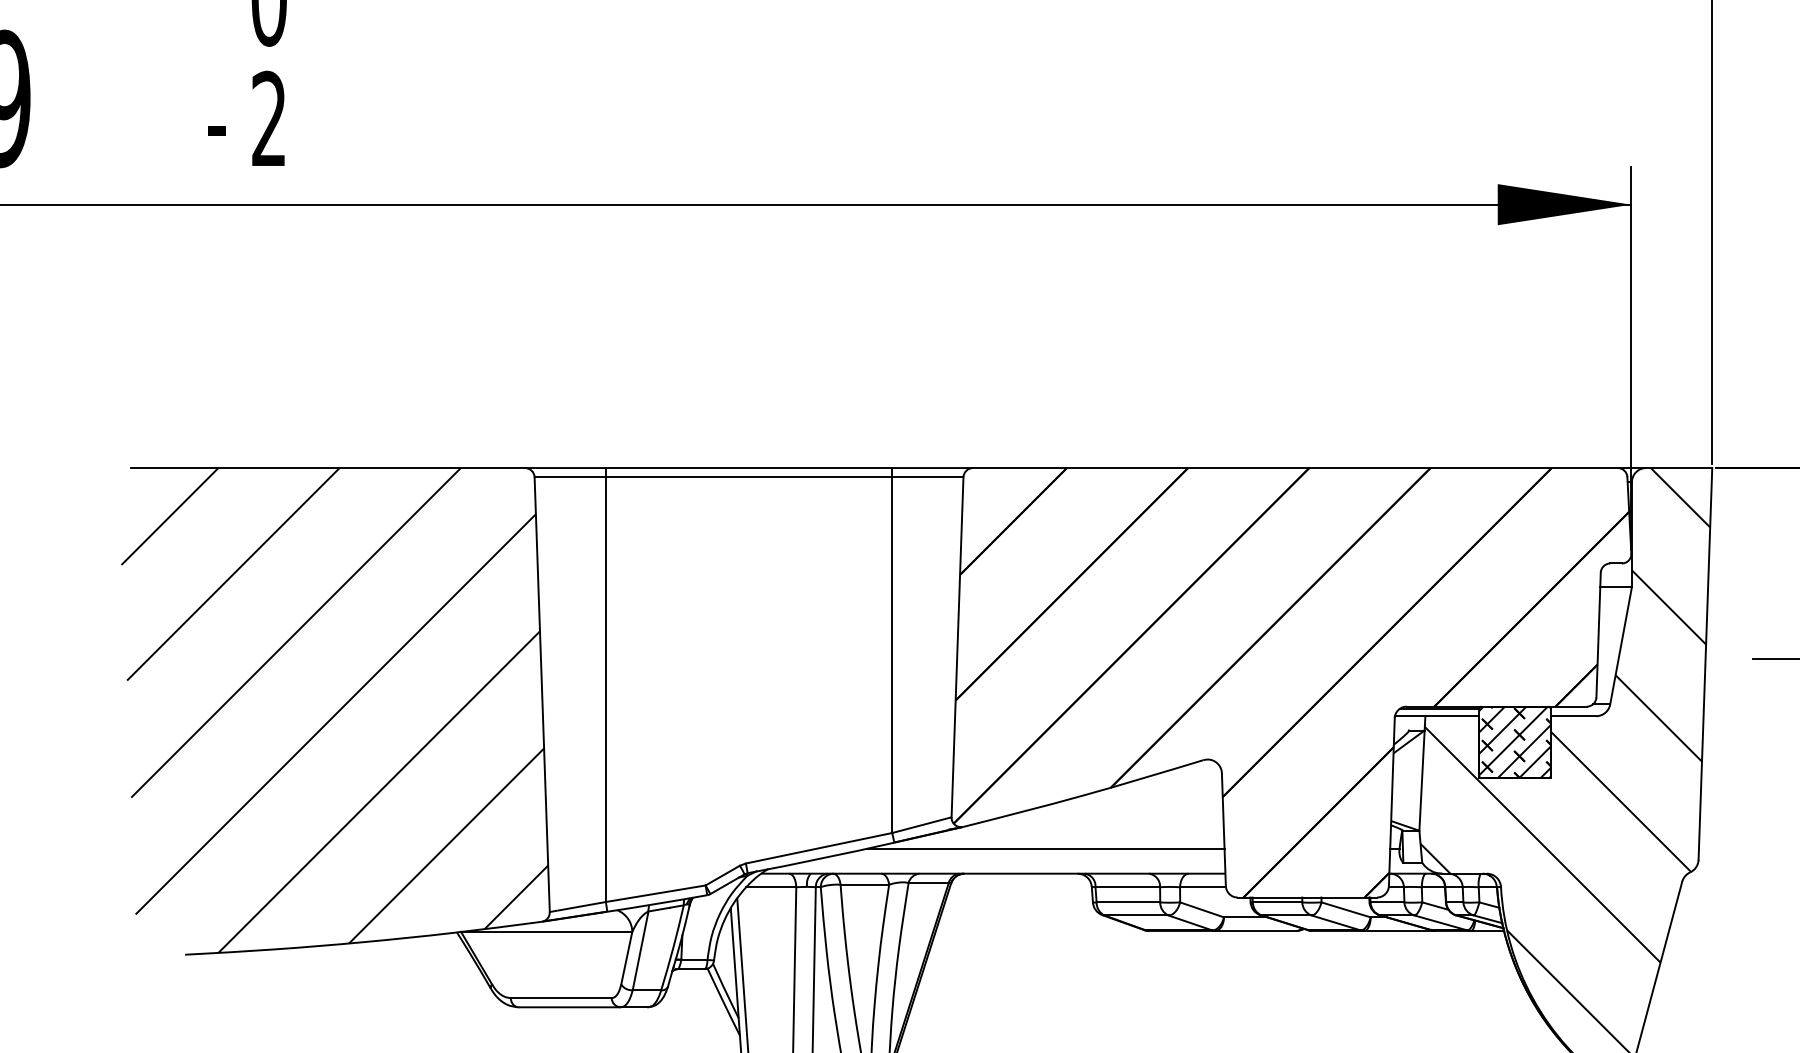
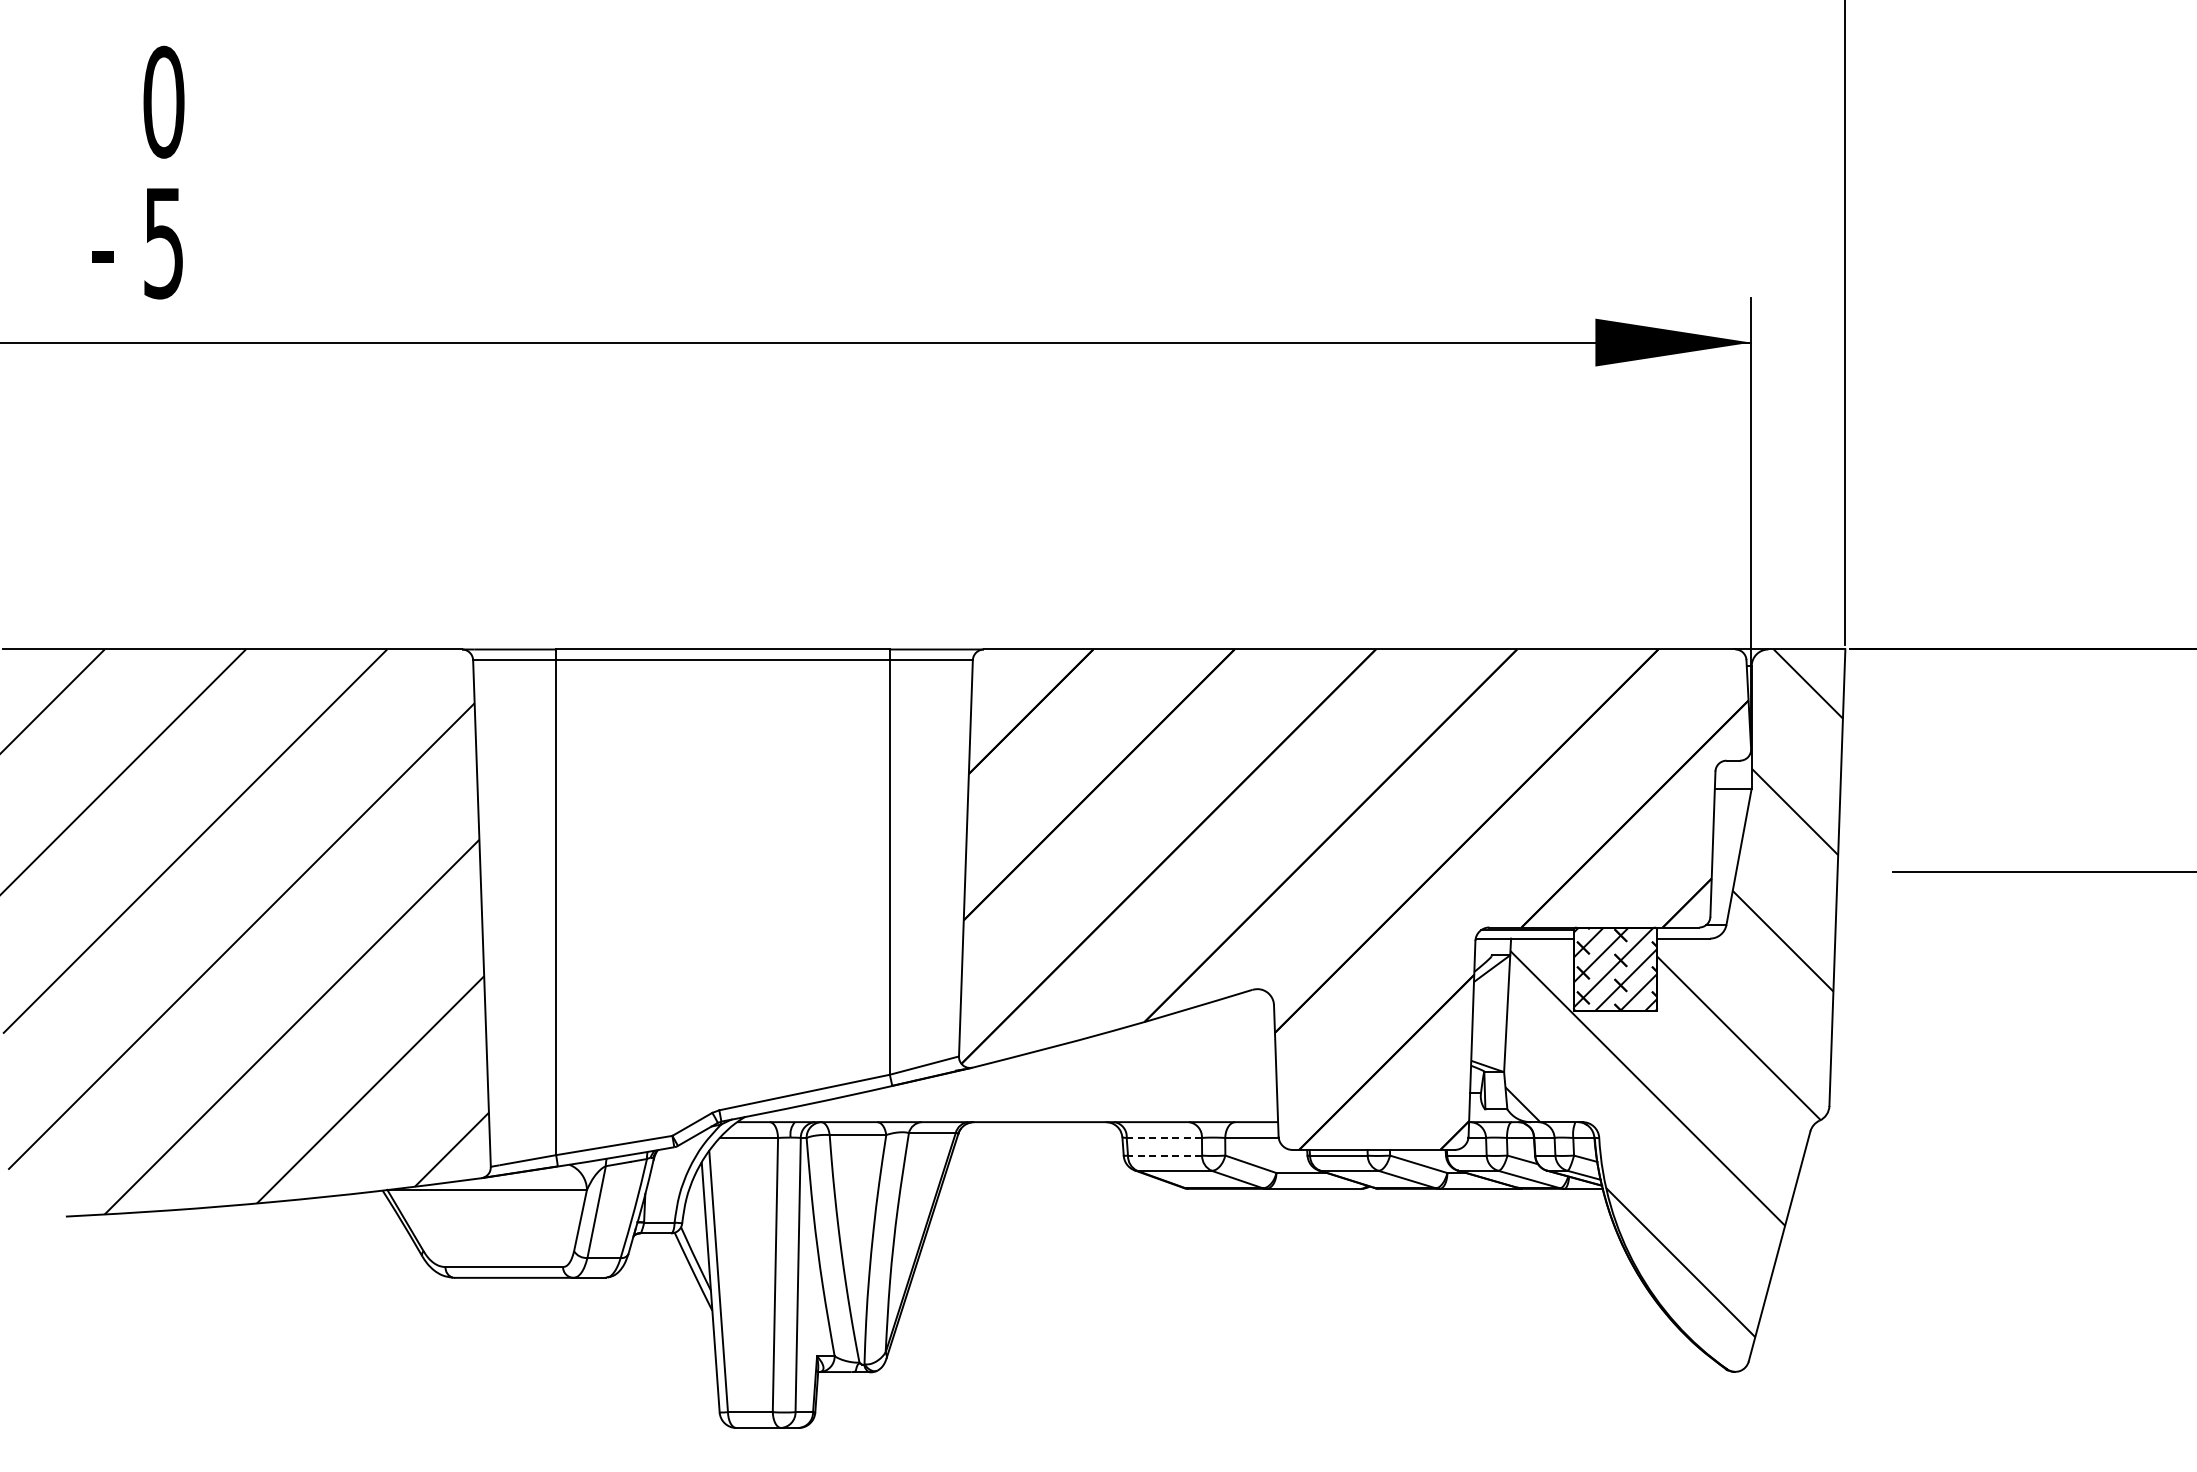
text: (268, 118) -> (163, 242), 2 -> 5
line: (1046, 848) -> (1069, 1092), removed
line: (1127, 886) -> (1164, 1137), solid -> dashed
line: (1127, 902) -> (1164, 1155), solid -> dashed

